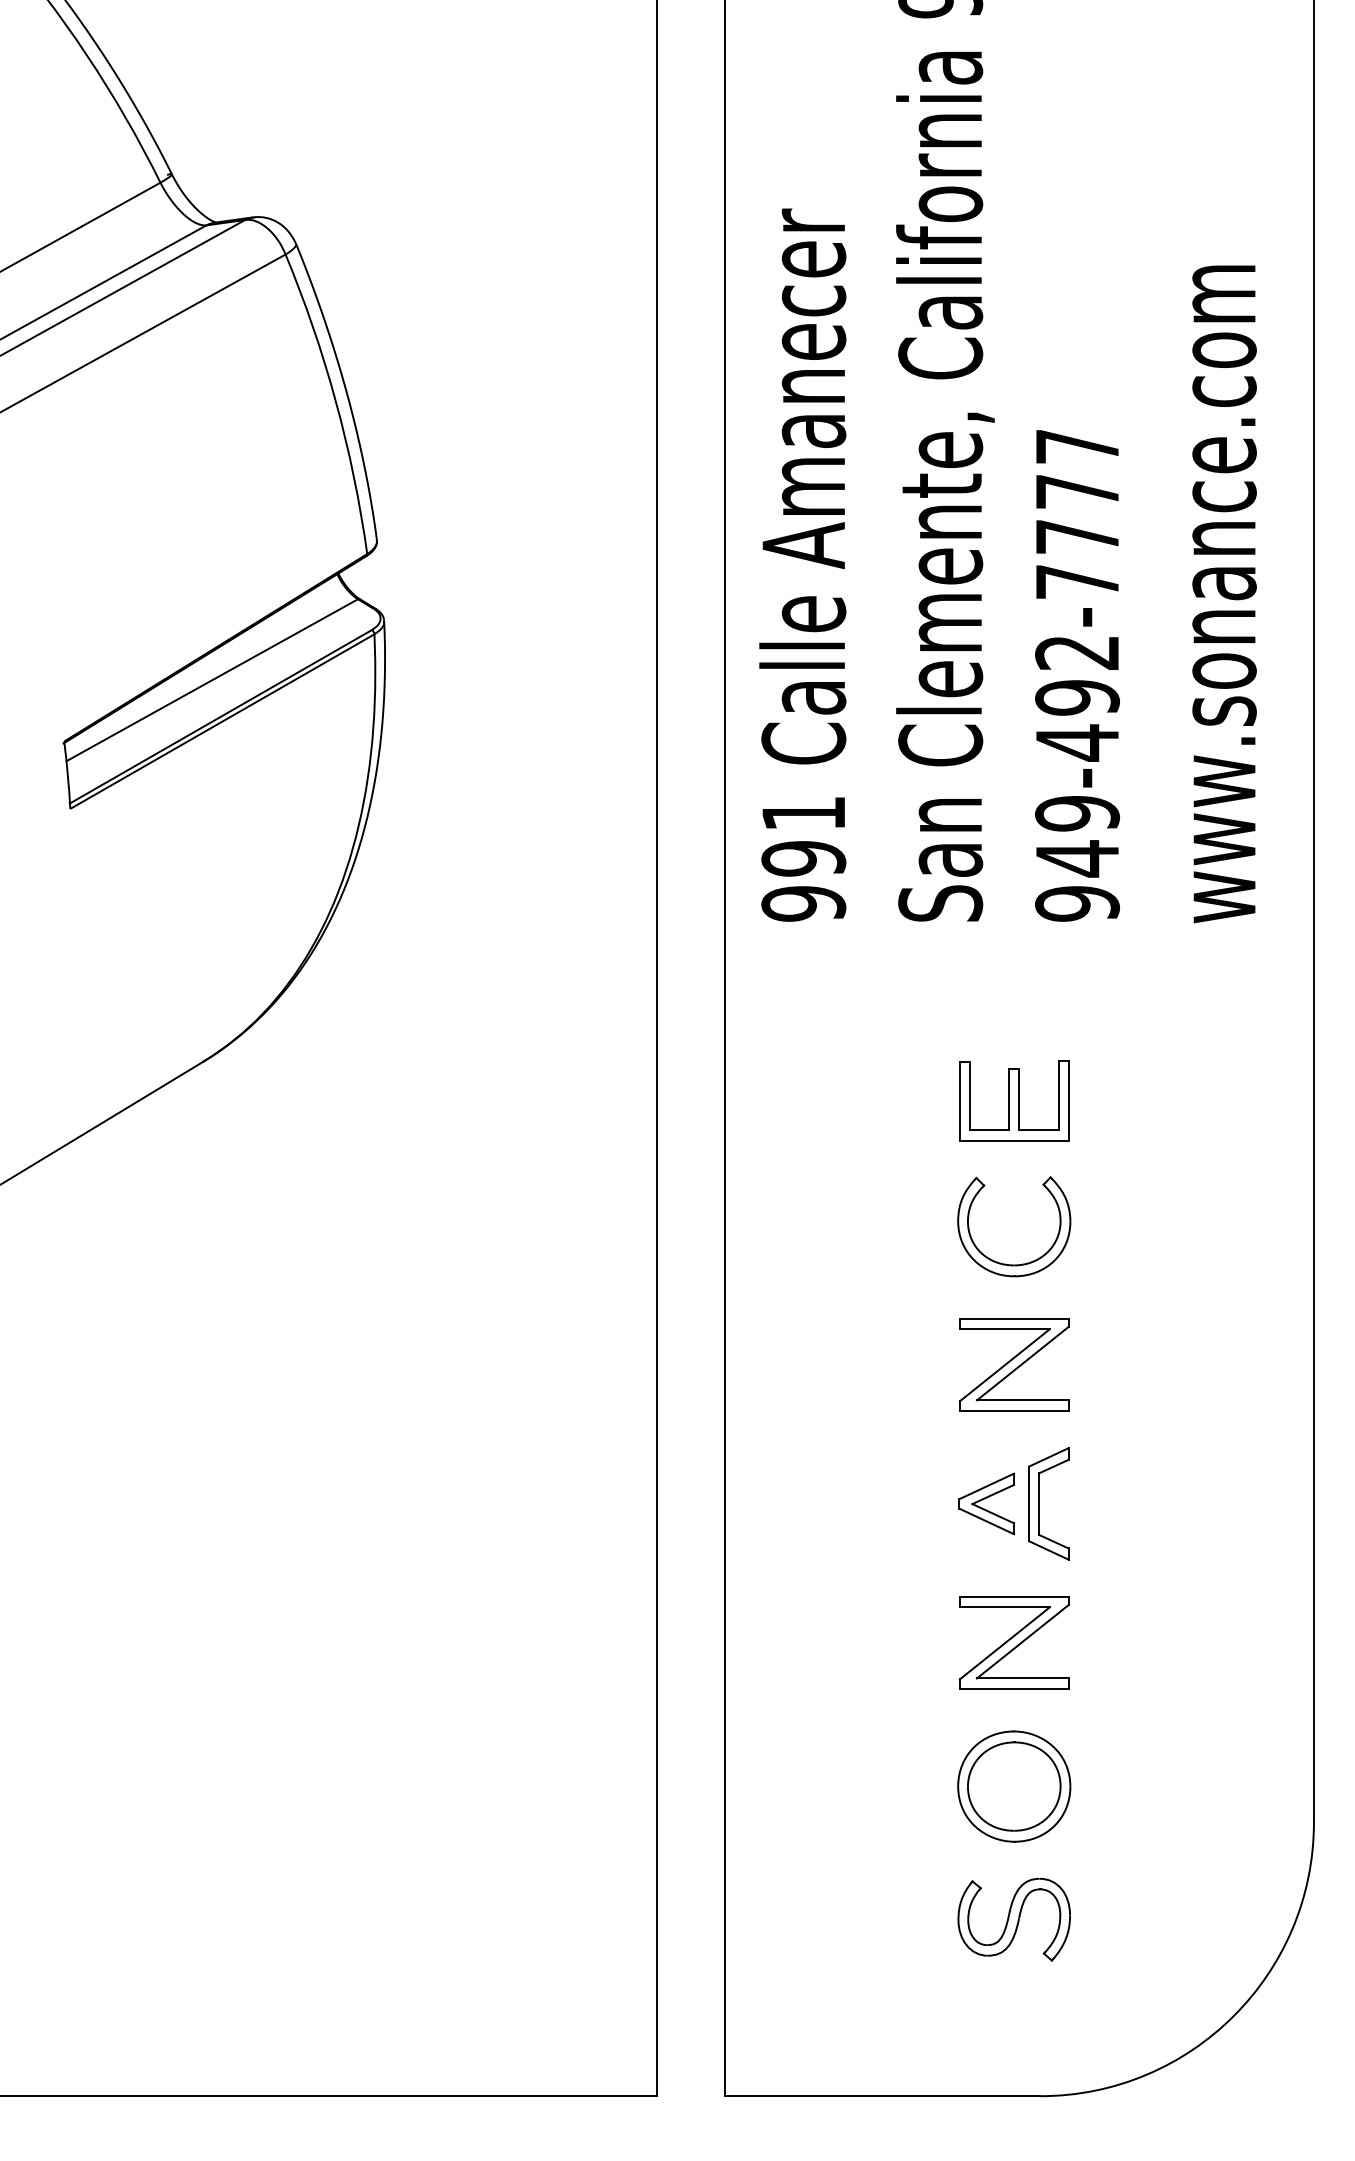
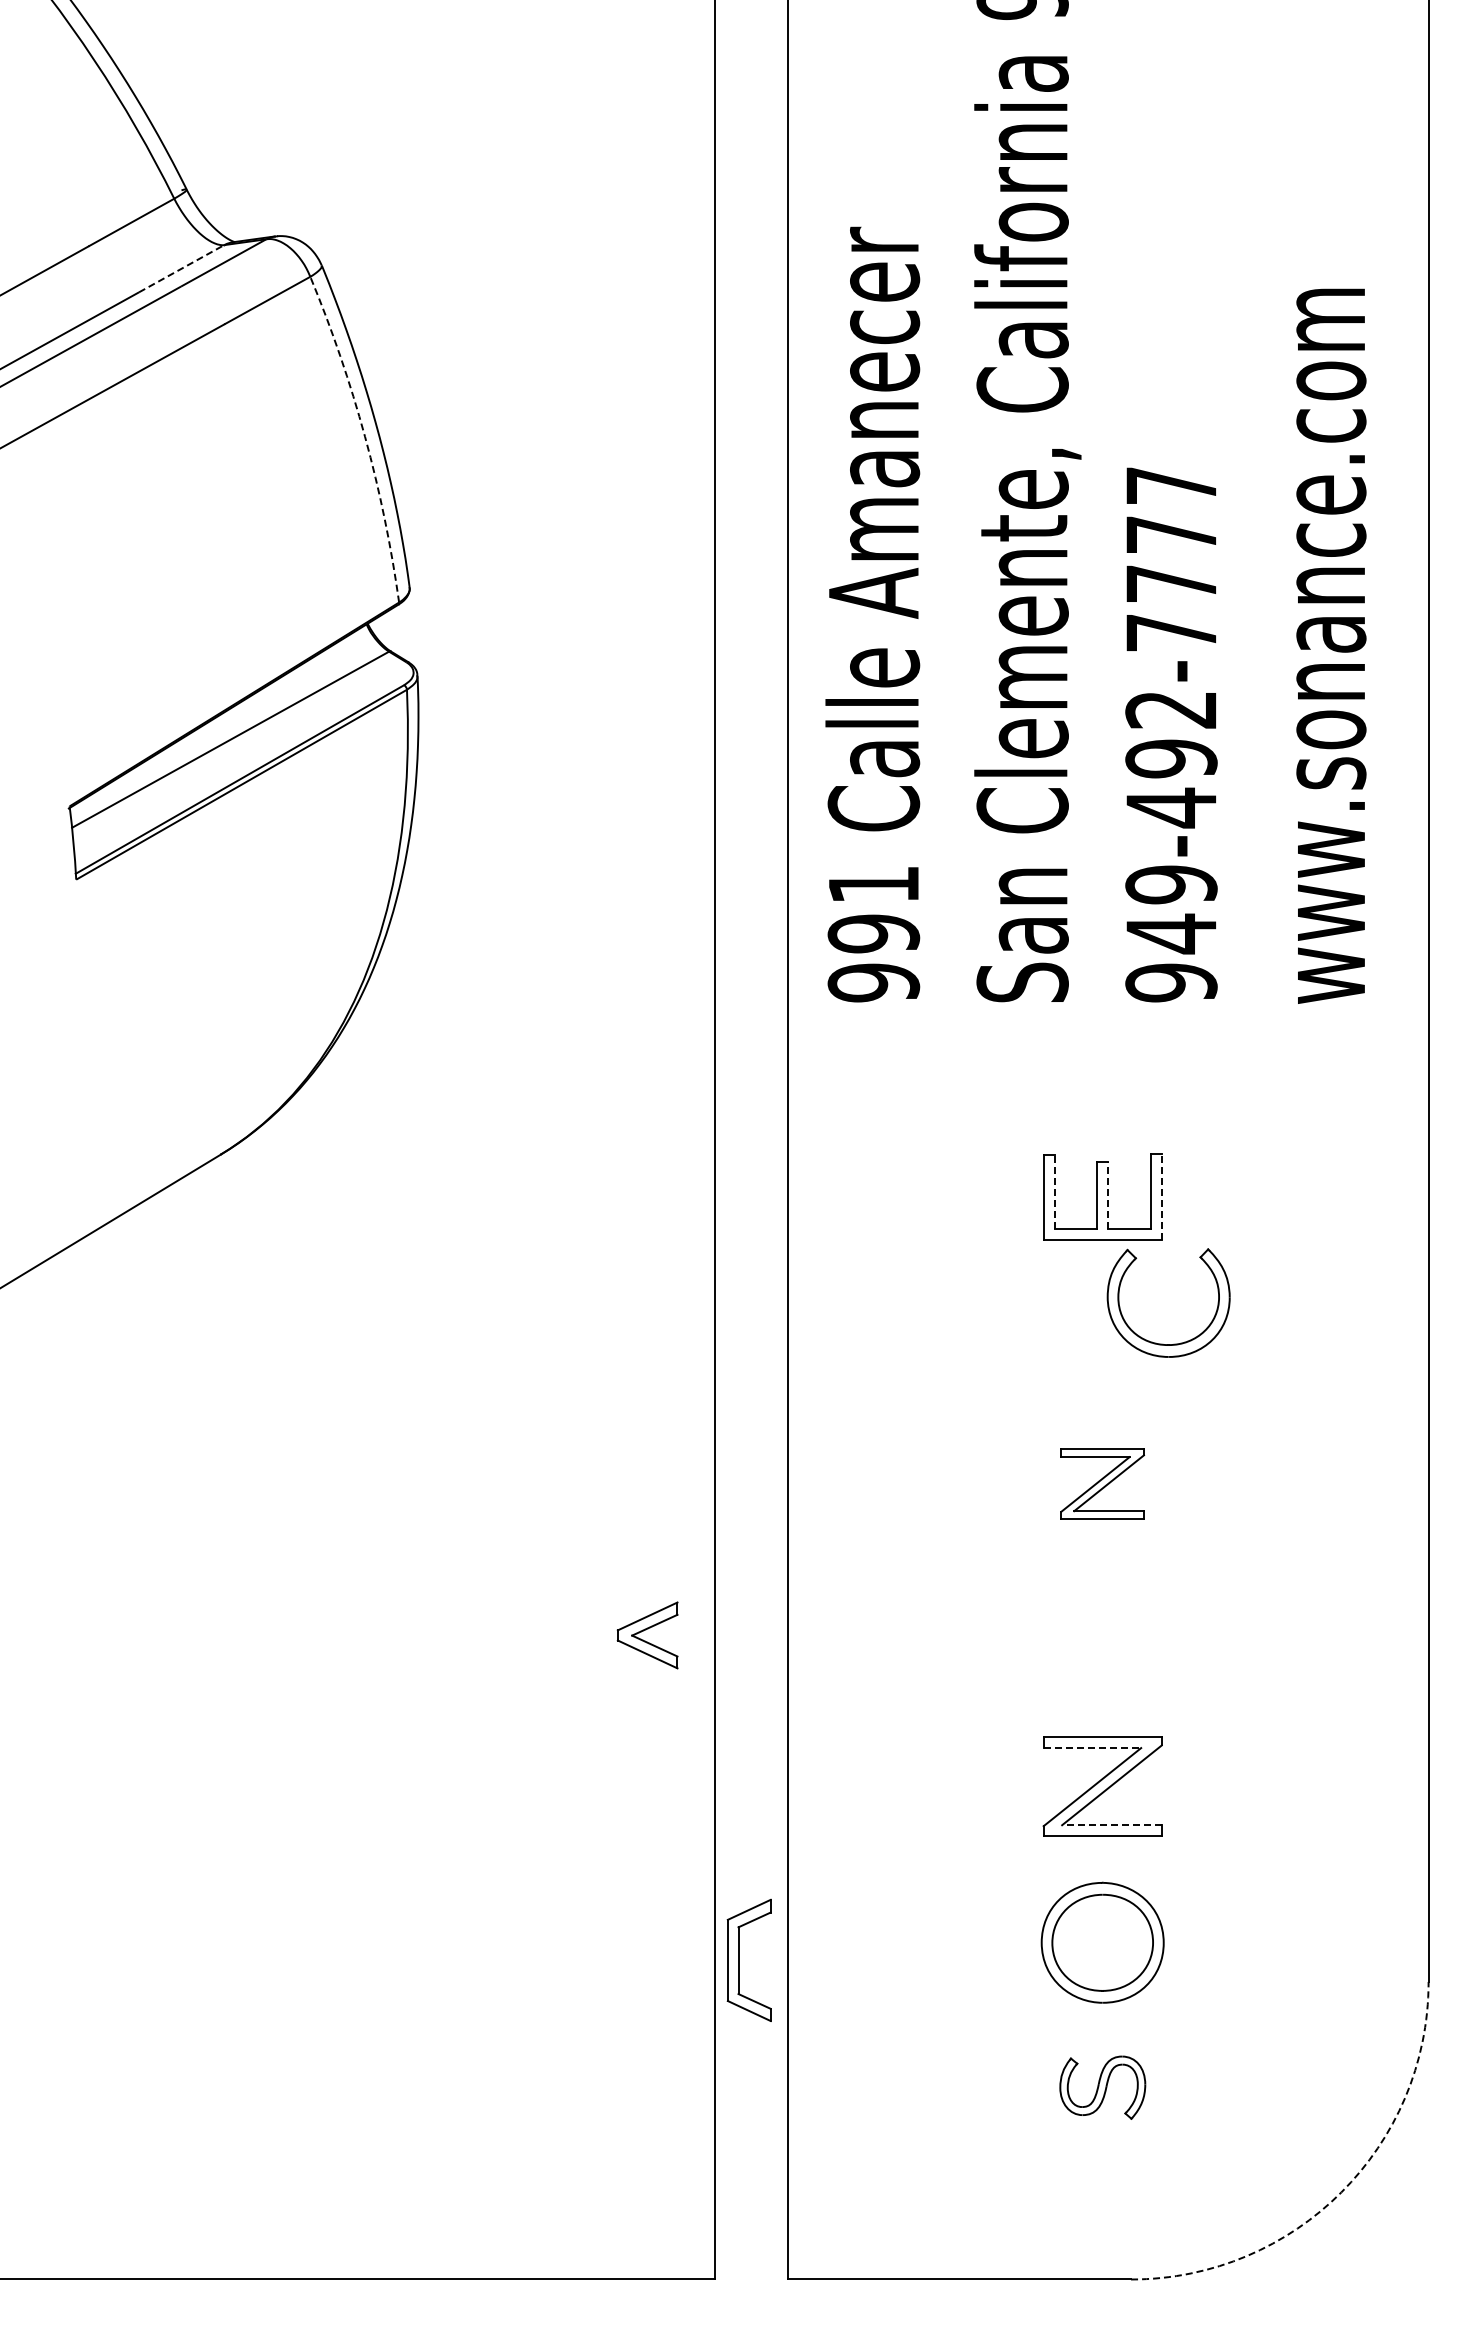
line: (168, 246) -> (182, 268), solid -> dashed
arc: (336, 401) -> (365, 436), solid -> dashed
line: (969, 1095) -> (1054, 1191), solid -> dashed
line: (1018, 1098) -> (1107, 1194), solid -> dashed
line: (1068, 1100) -> (1161, 1196), solid -> dashed
part: (1009, 1263) -> (1163, 1343), moved
part: (1014, 1364) -> (1102, 1483), size x0.7
part: (986, 1503) -> (647, 1635), moved
part: (1039, 1503) -> (739, 1959), moved
line: (1004, 1607) -> (1092, 1748), solid -> dashed
line: (1022, 1678) -> (1111, 1825), solid -> dashed
part: (1014, 1919) -> (1102, 2087), size x0.7
arc: (1233, 2016) -> (1341, 2192), solid -> dashed

